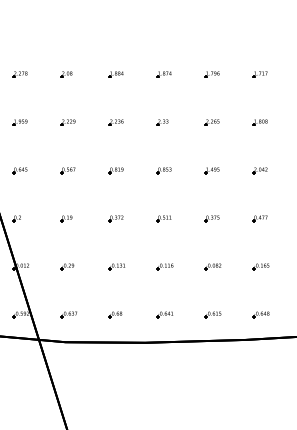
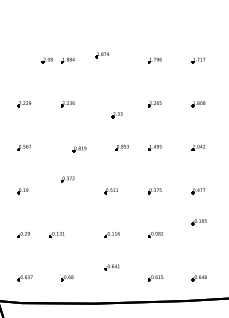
part: (66, 74) -> (47, 60), moved
part: (163, 74) -> (101, 55), moved
part: (162, 122) -> (117, 114), moved
part: (115, 170) -> (79, 149), moved
part: (163, 170) -> (121, 147), moved
part: (115, 218) -> (67, 179), moved
part: (116, 266) -> (56, 234), moved
part: (260, 266) -> (198, 221), moved
part: (164, 314) -> (111, 267), moved

